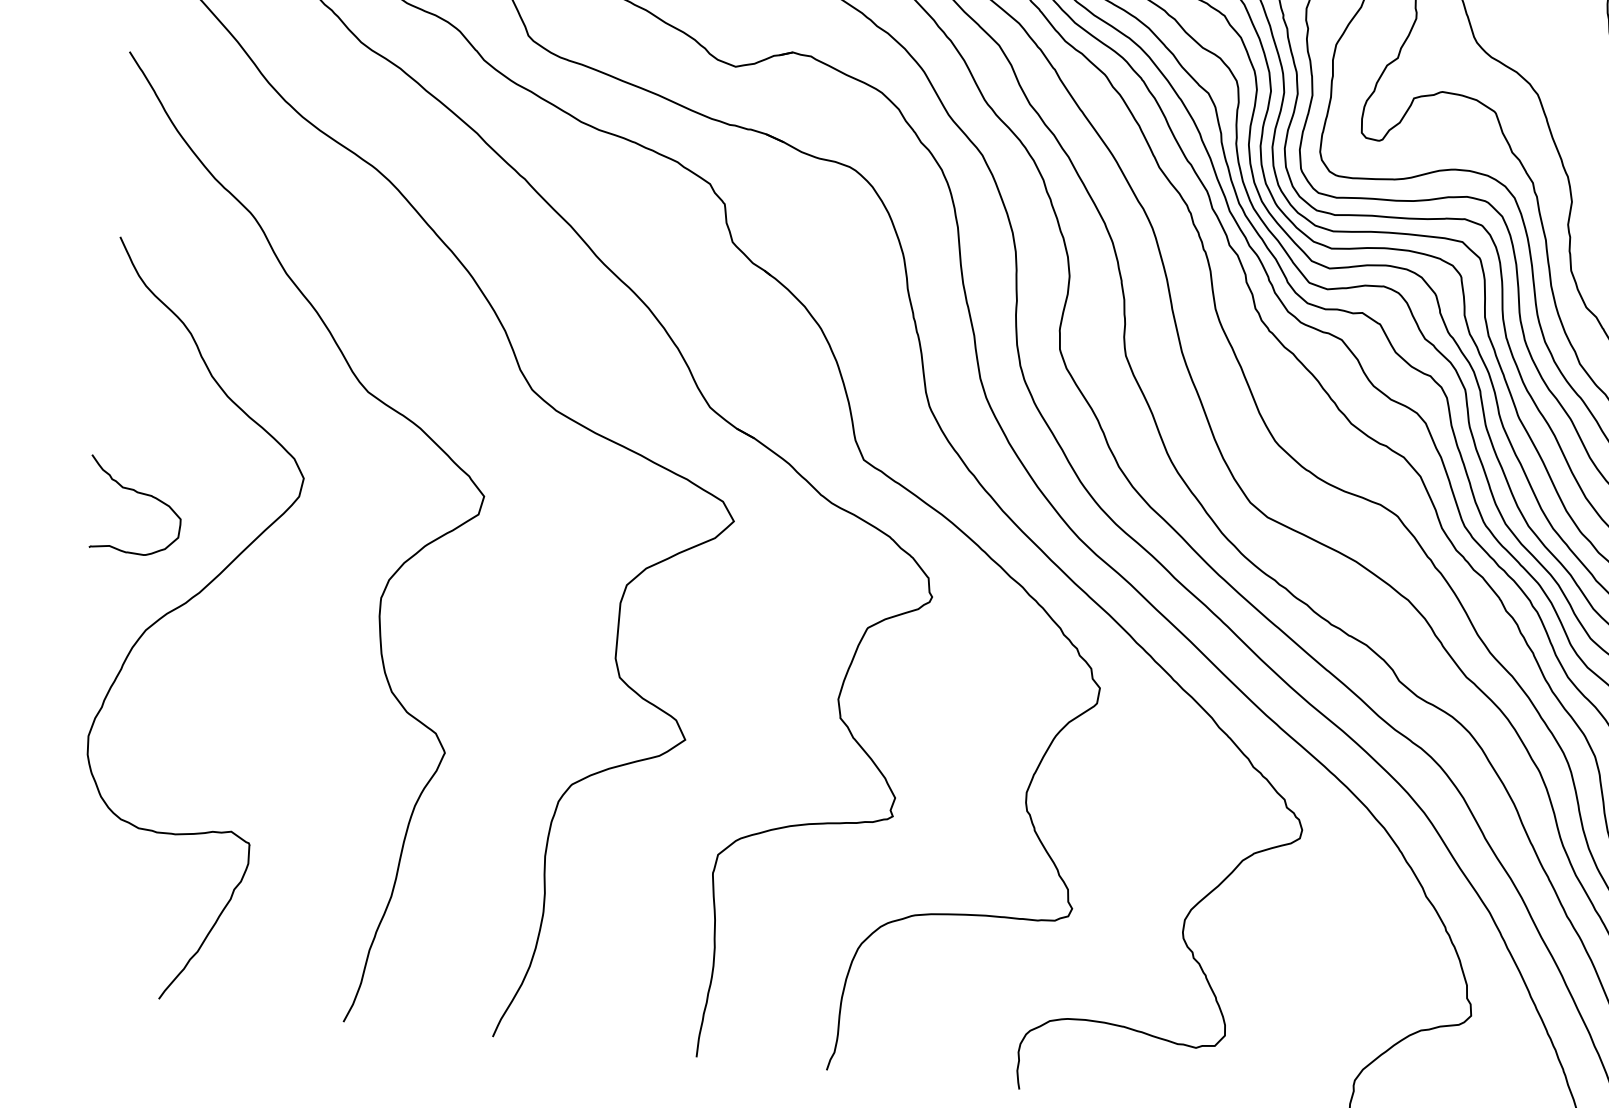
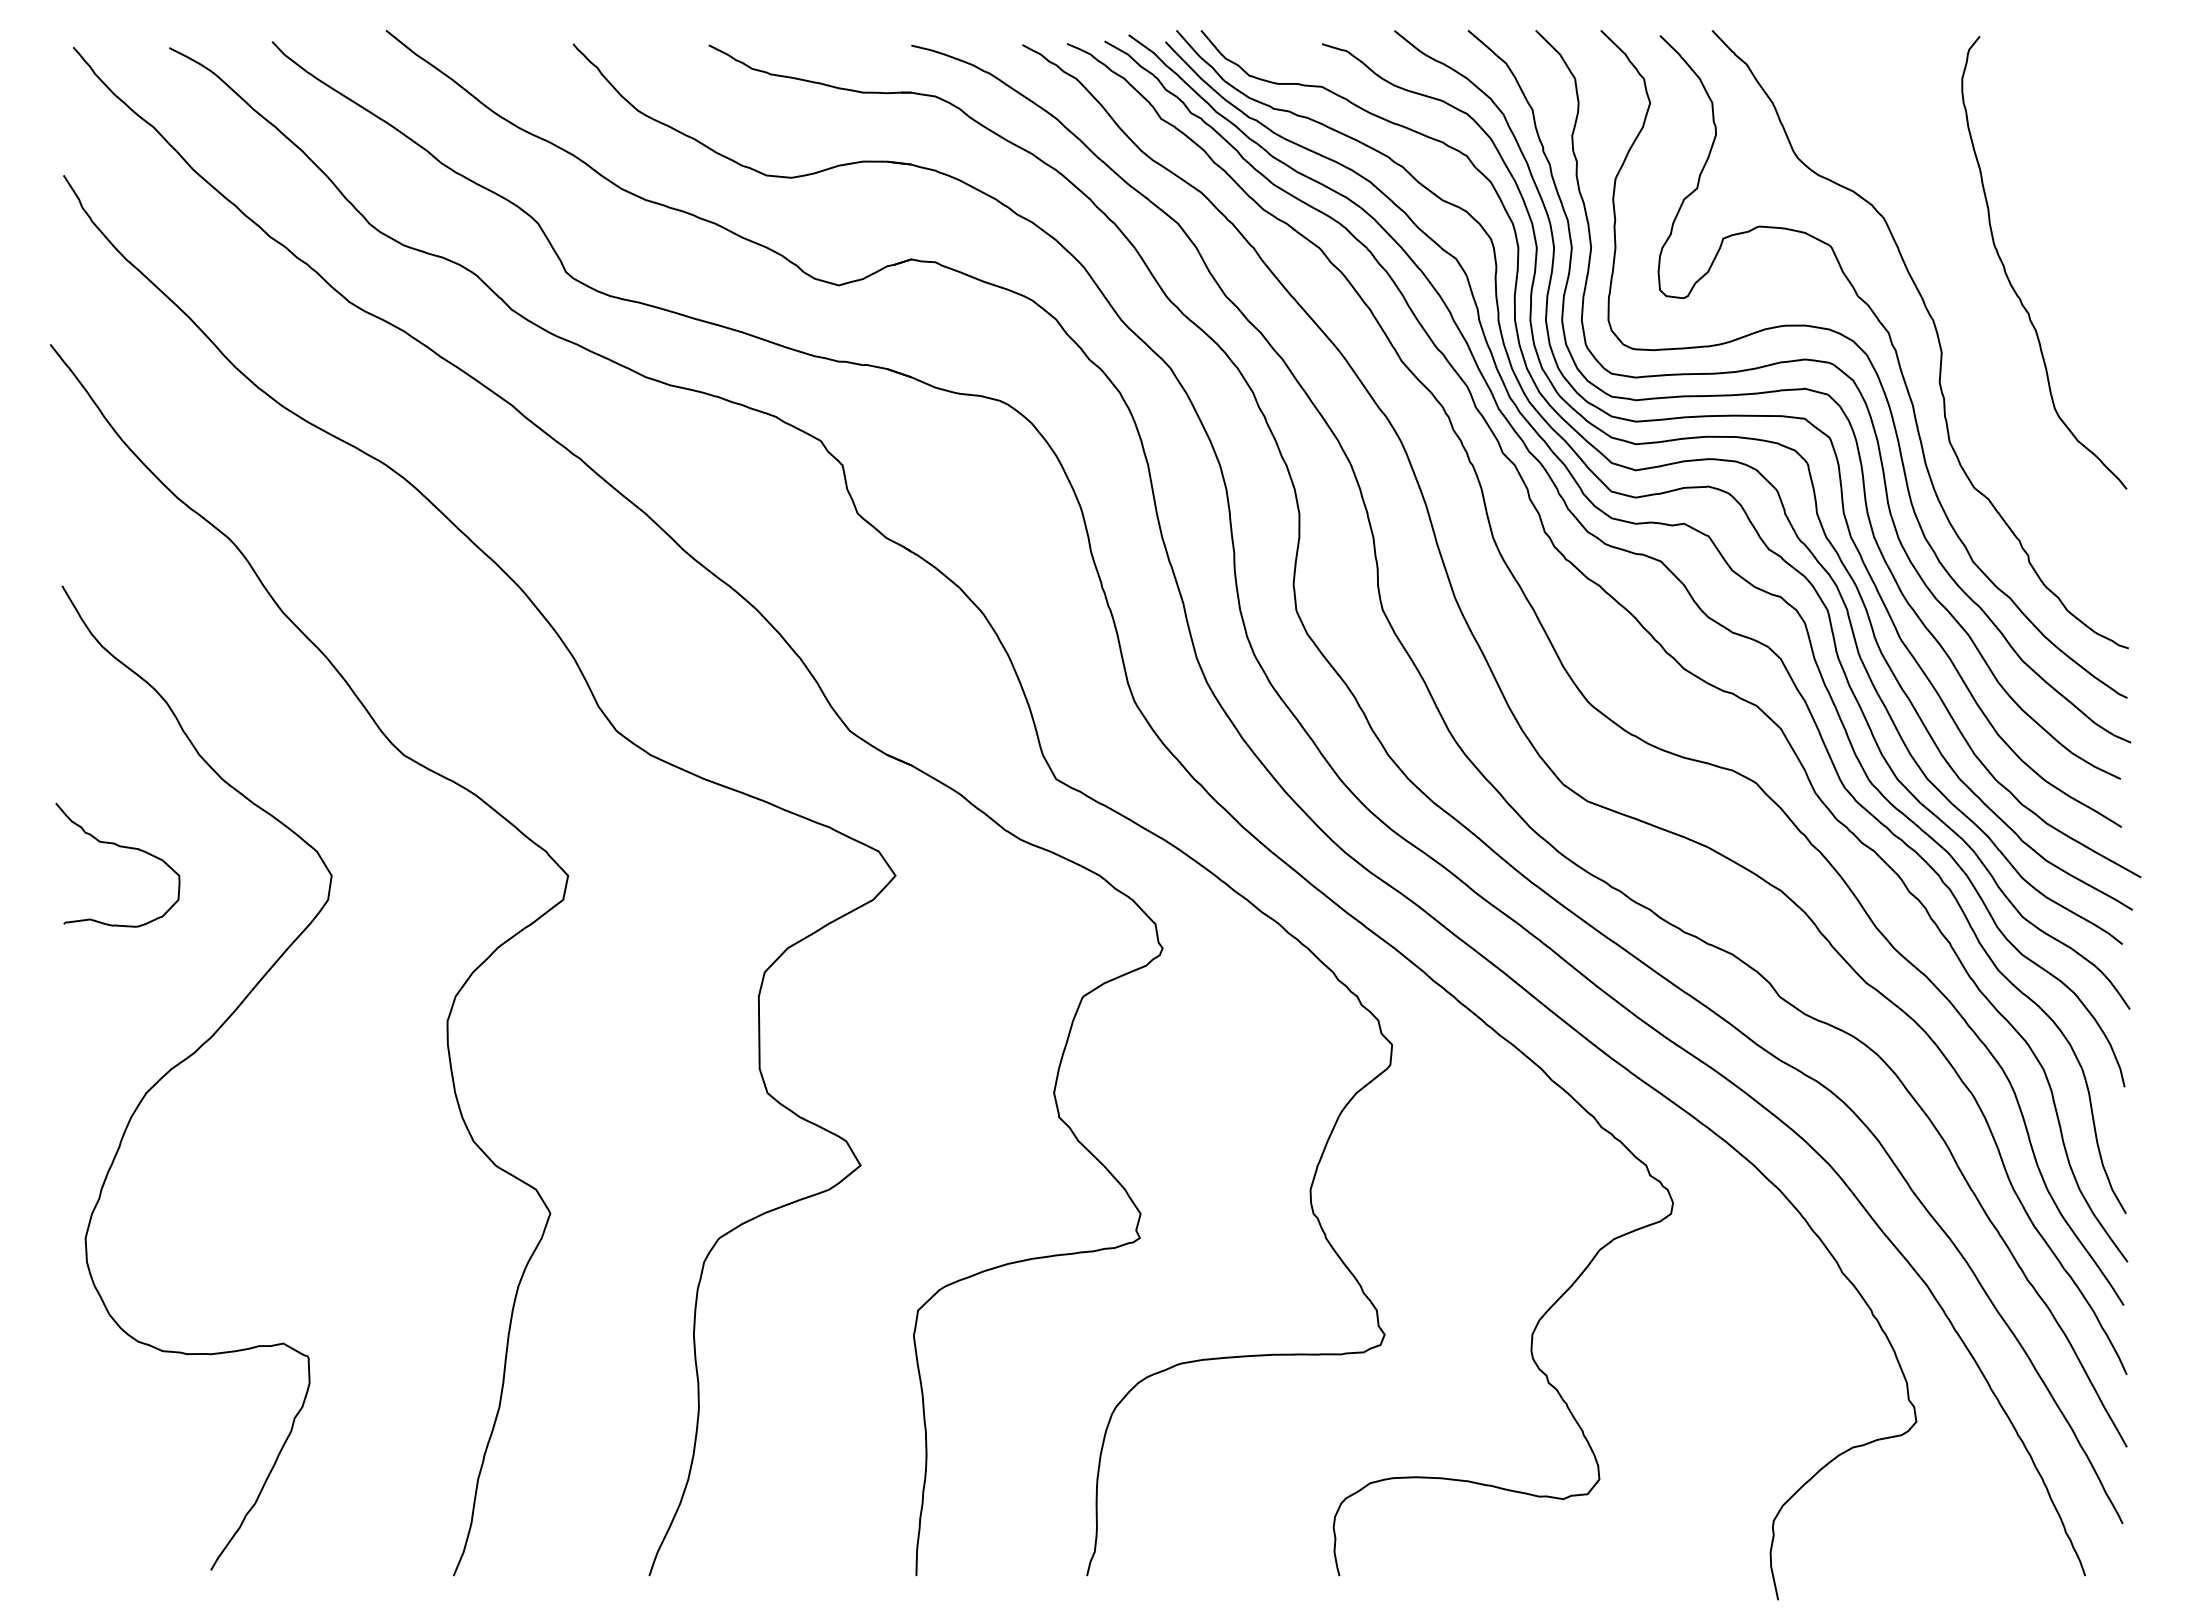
curve: (137, 493) -> (119, 847), moved

